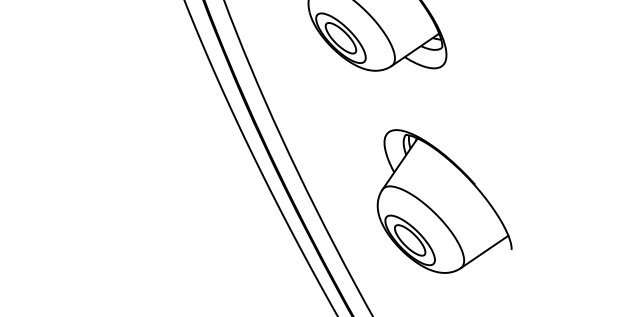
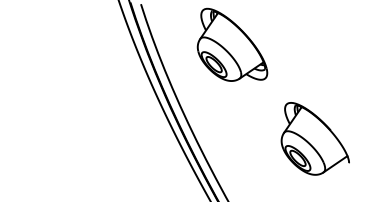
part: (442, 200) -> (314, 138), moved

